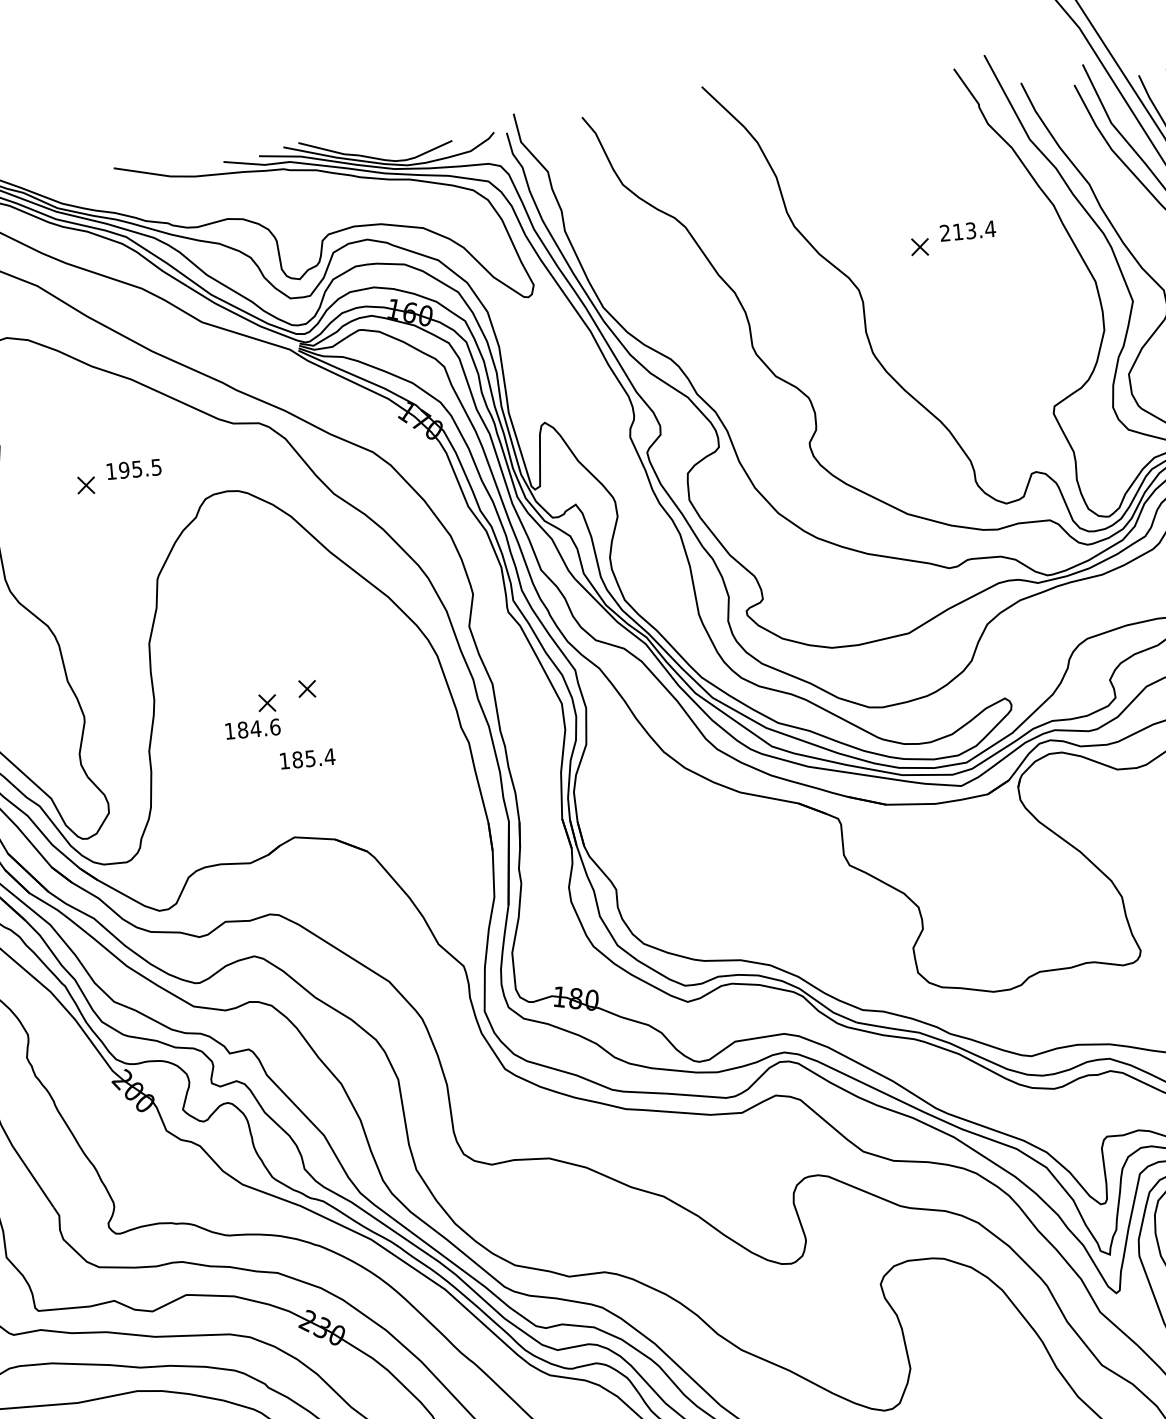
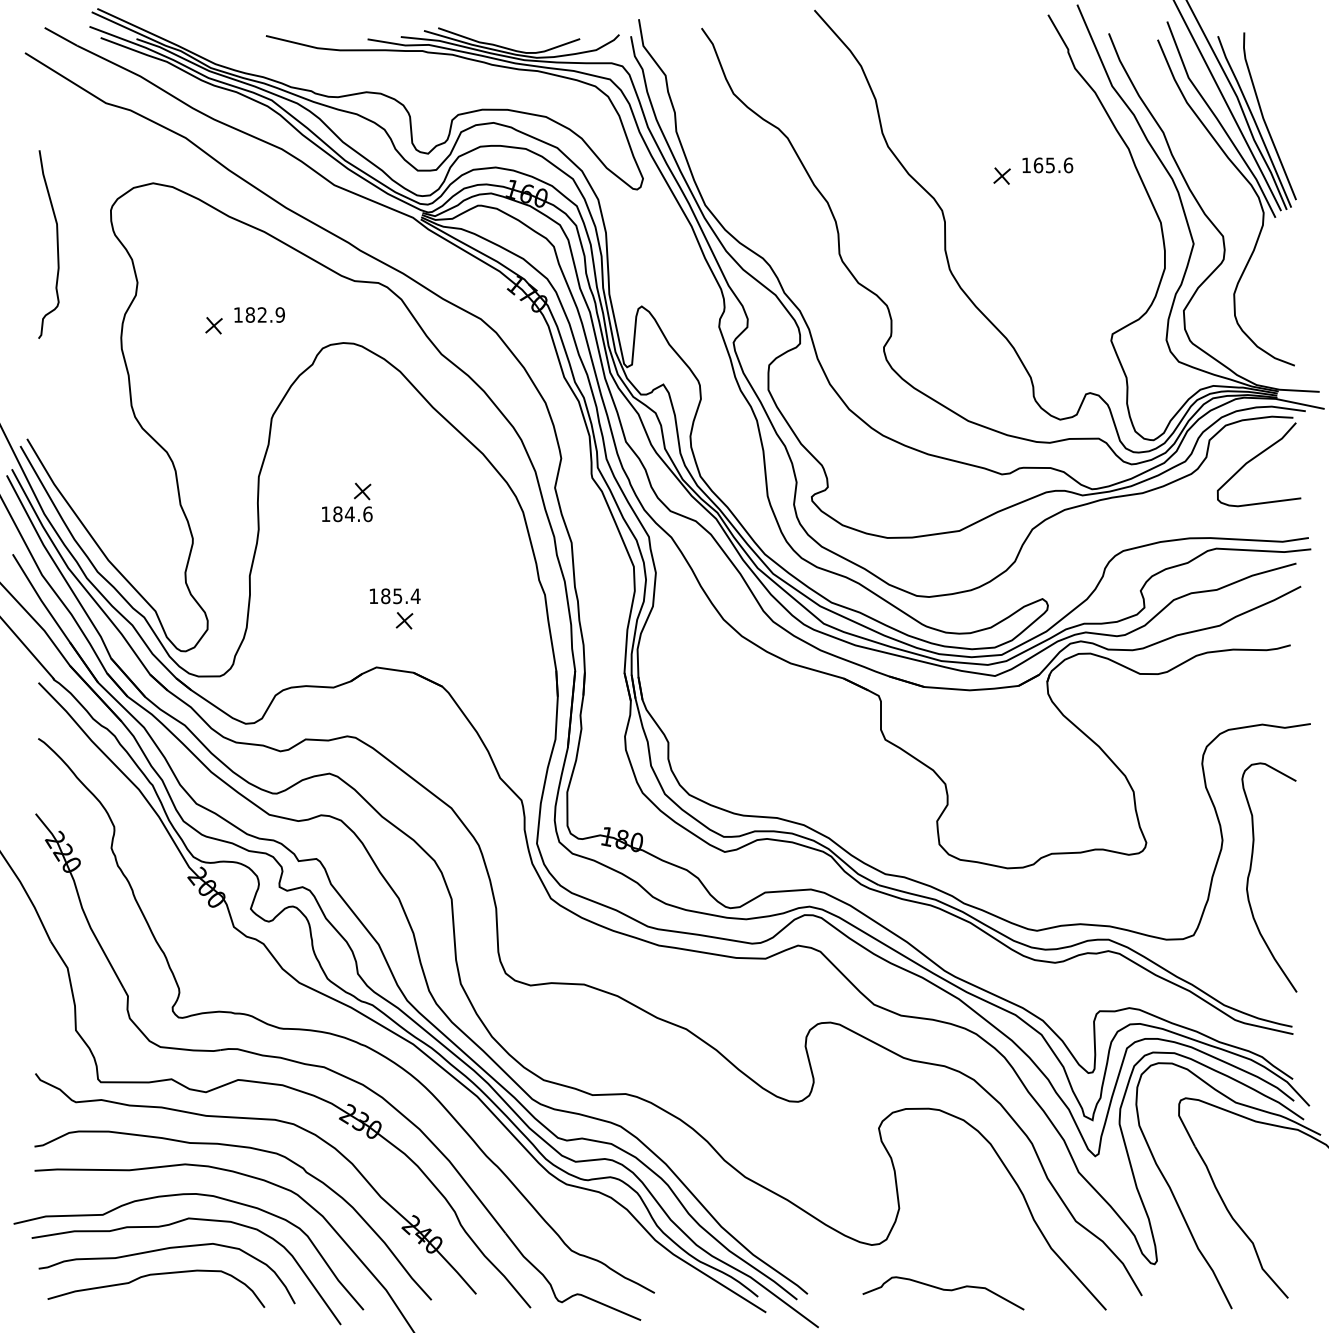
text: (967, 231) -> (1047, 165), 213.4 -> 165.6
text: (139, 468) -> (264, 314), 195.5 -> 182.9
part: (307, 688) -> (404, 620), moved
part: (252, 716) -> (347, 502), moved

